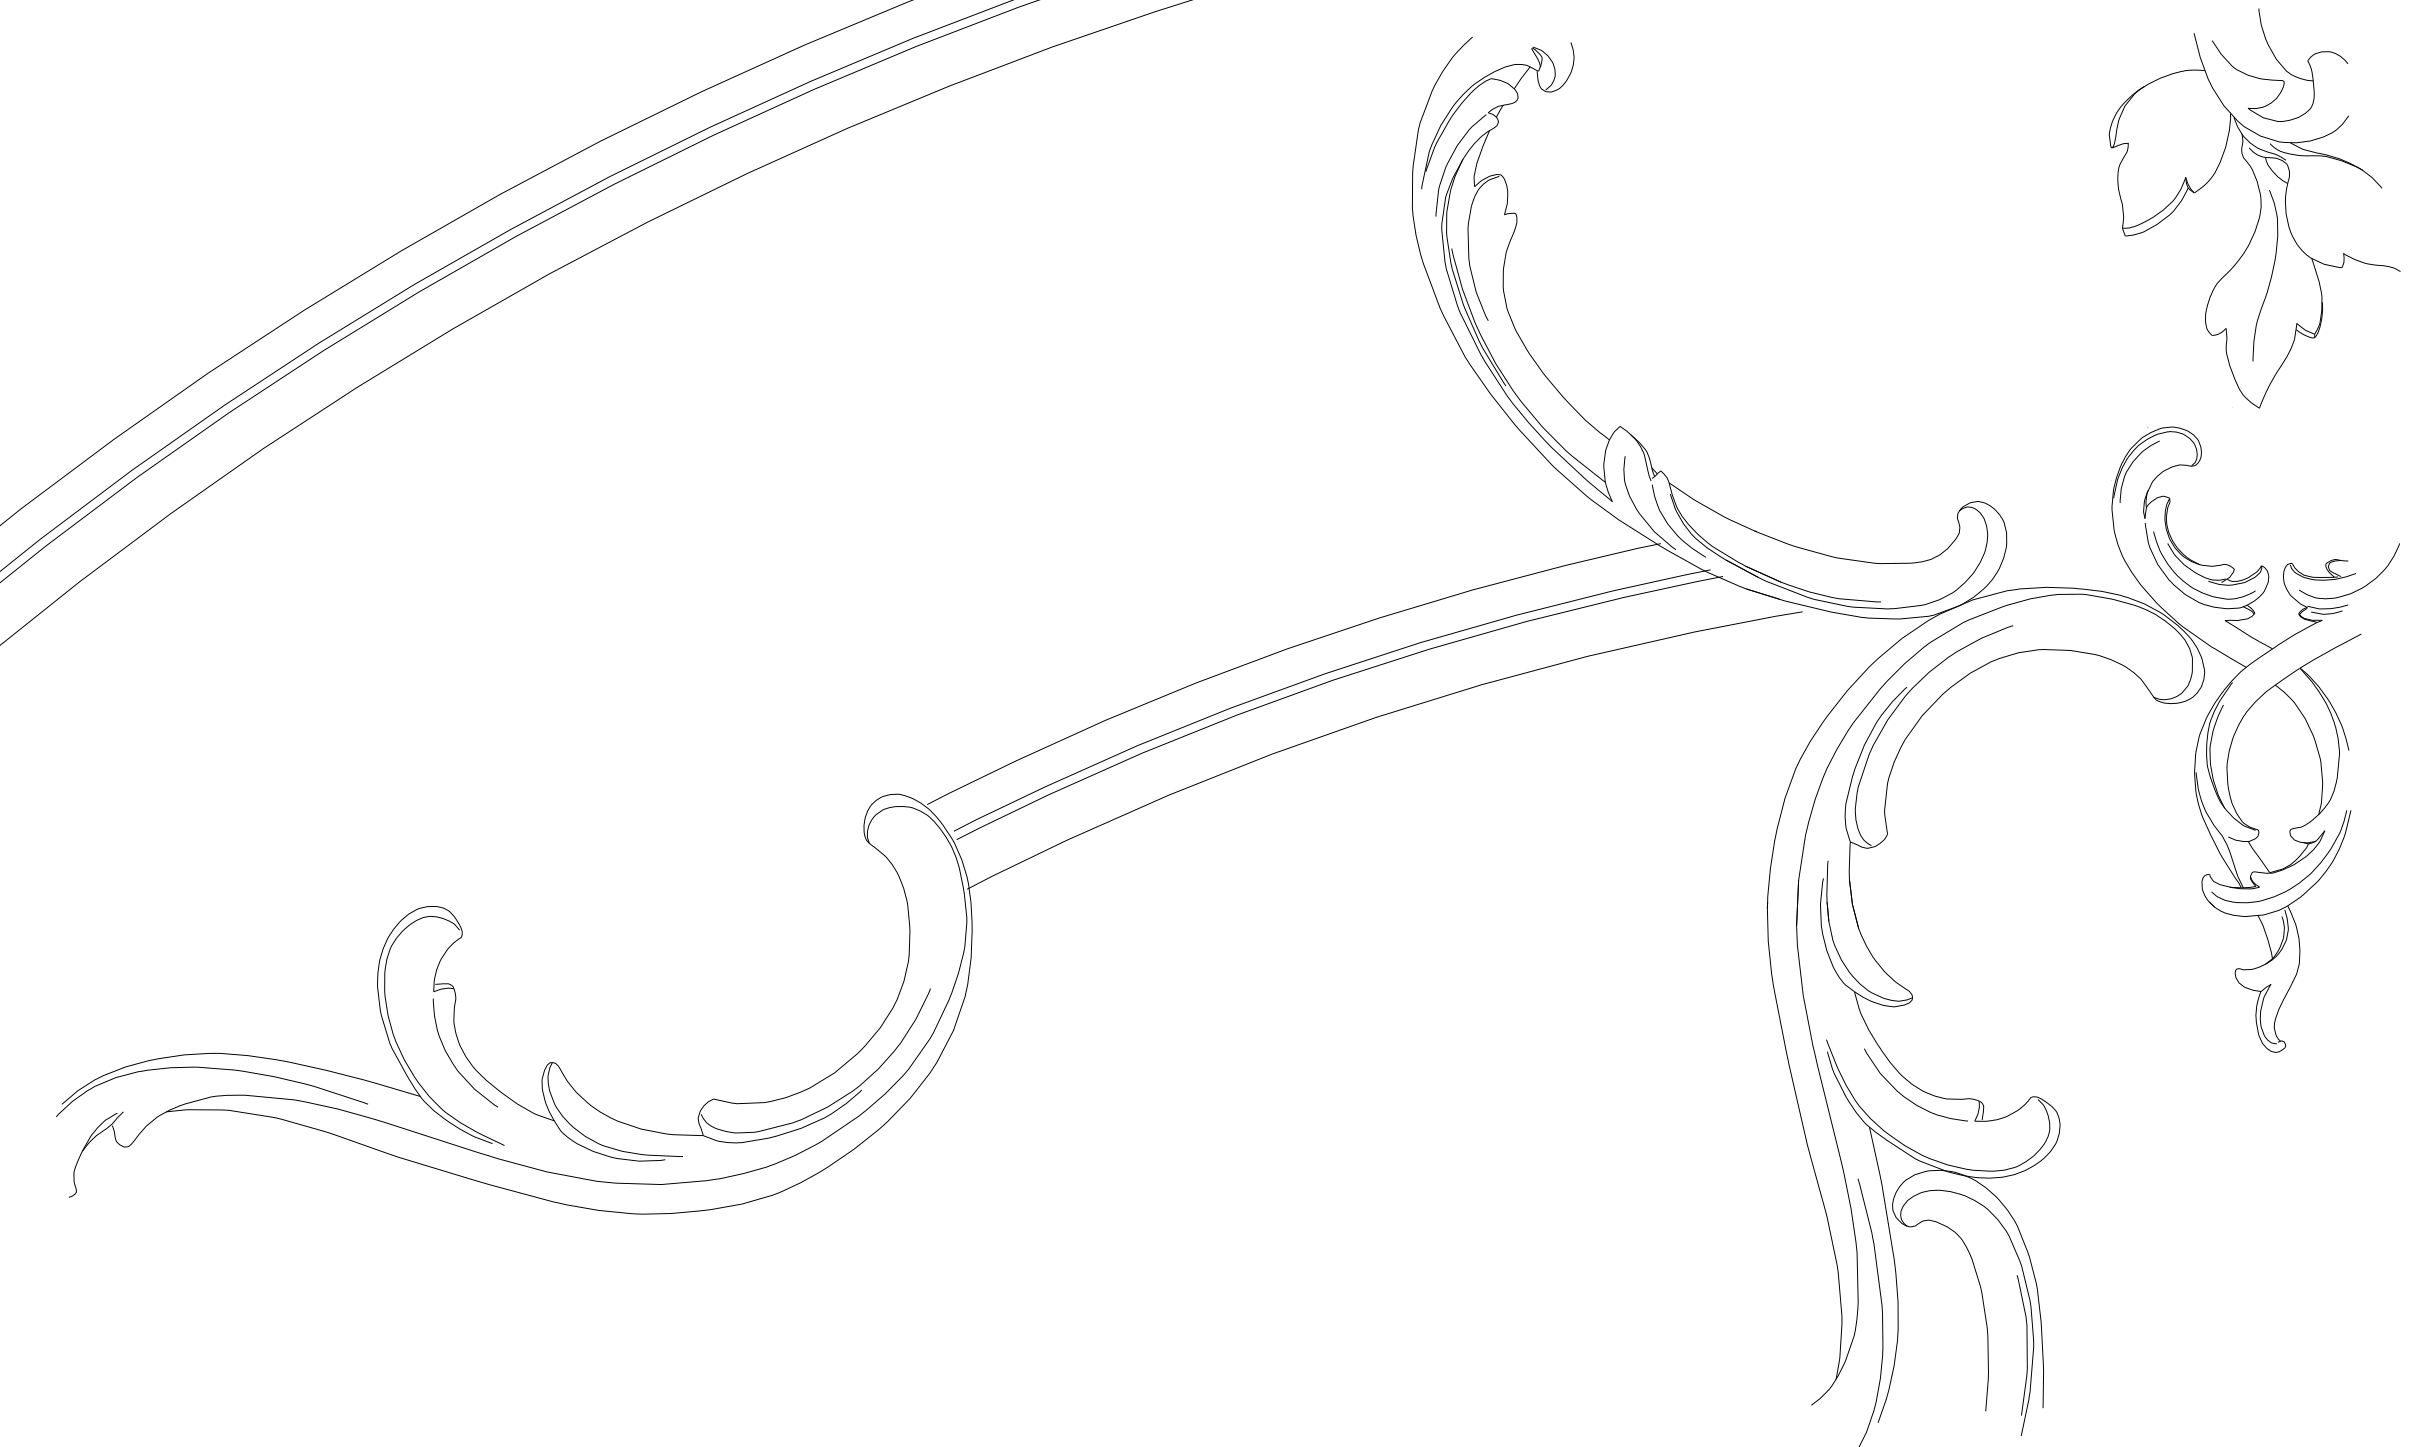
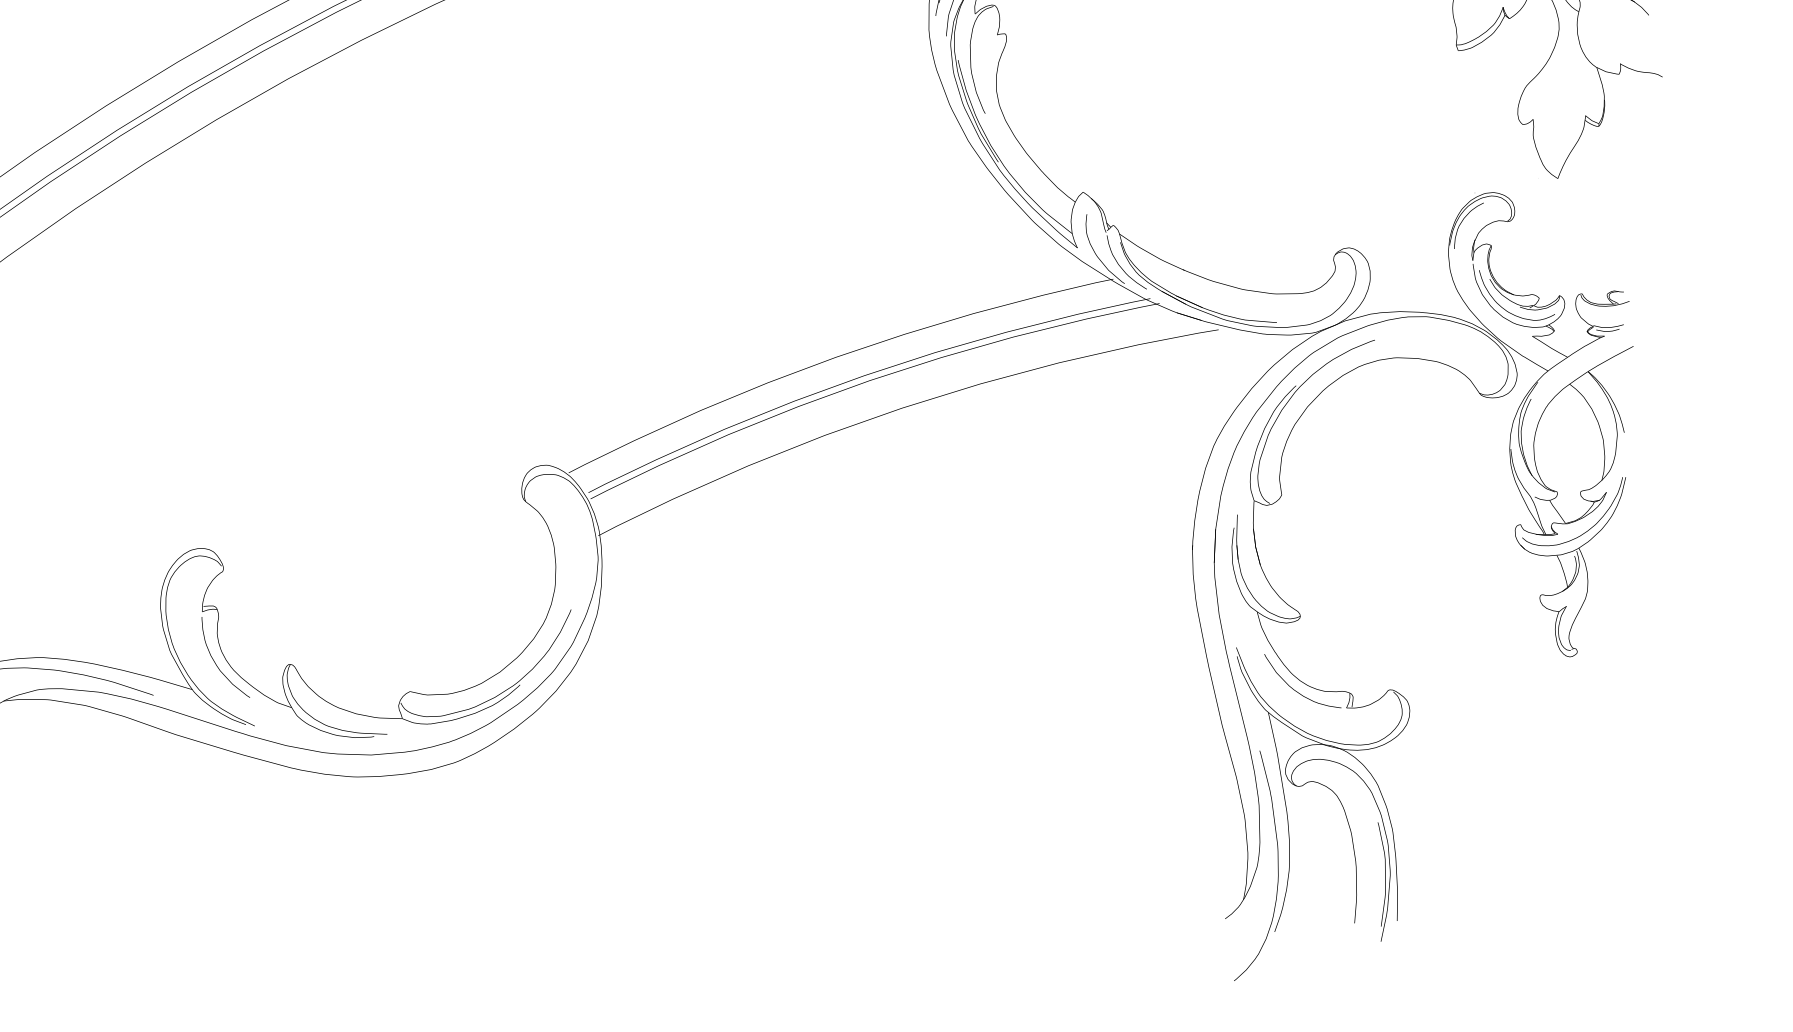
curve: (2270, 277) -> (1566, 81), removed
curve: (2357, 589) -> (1630, 313), removed

